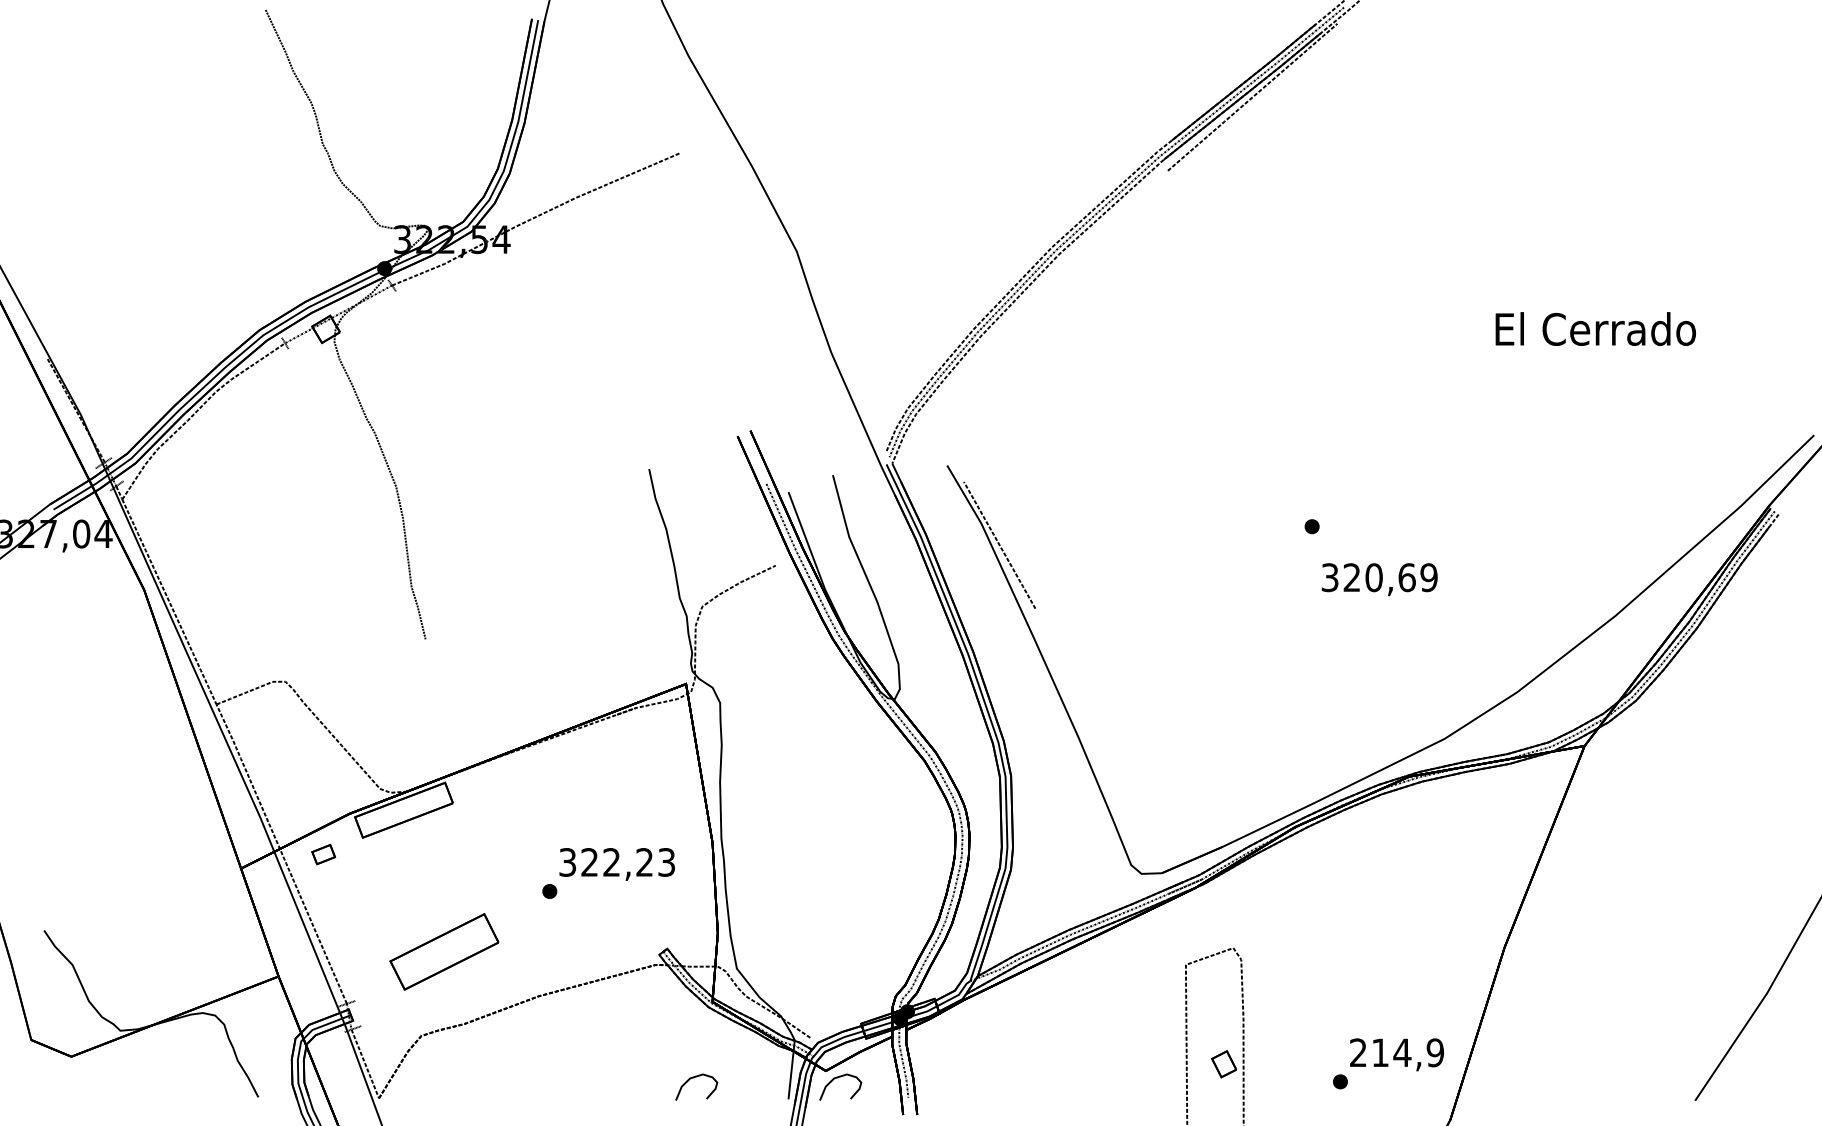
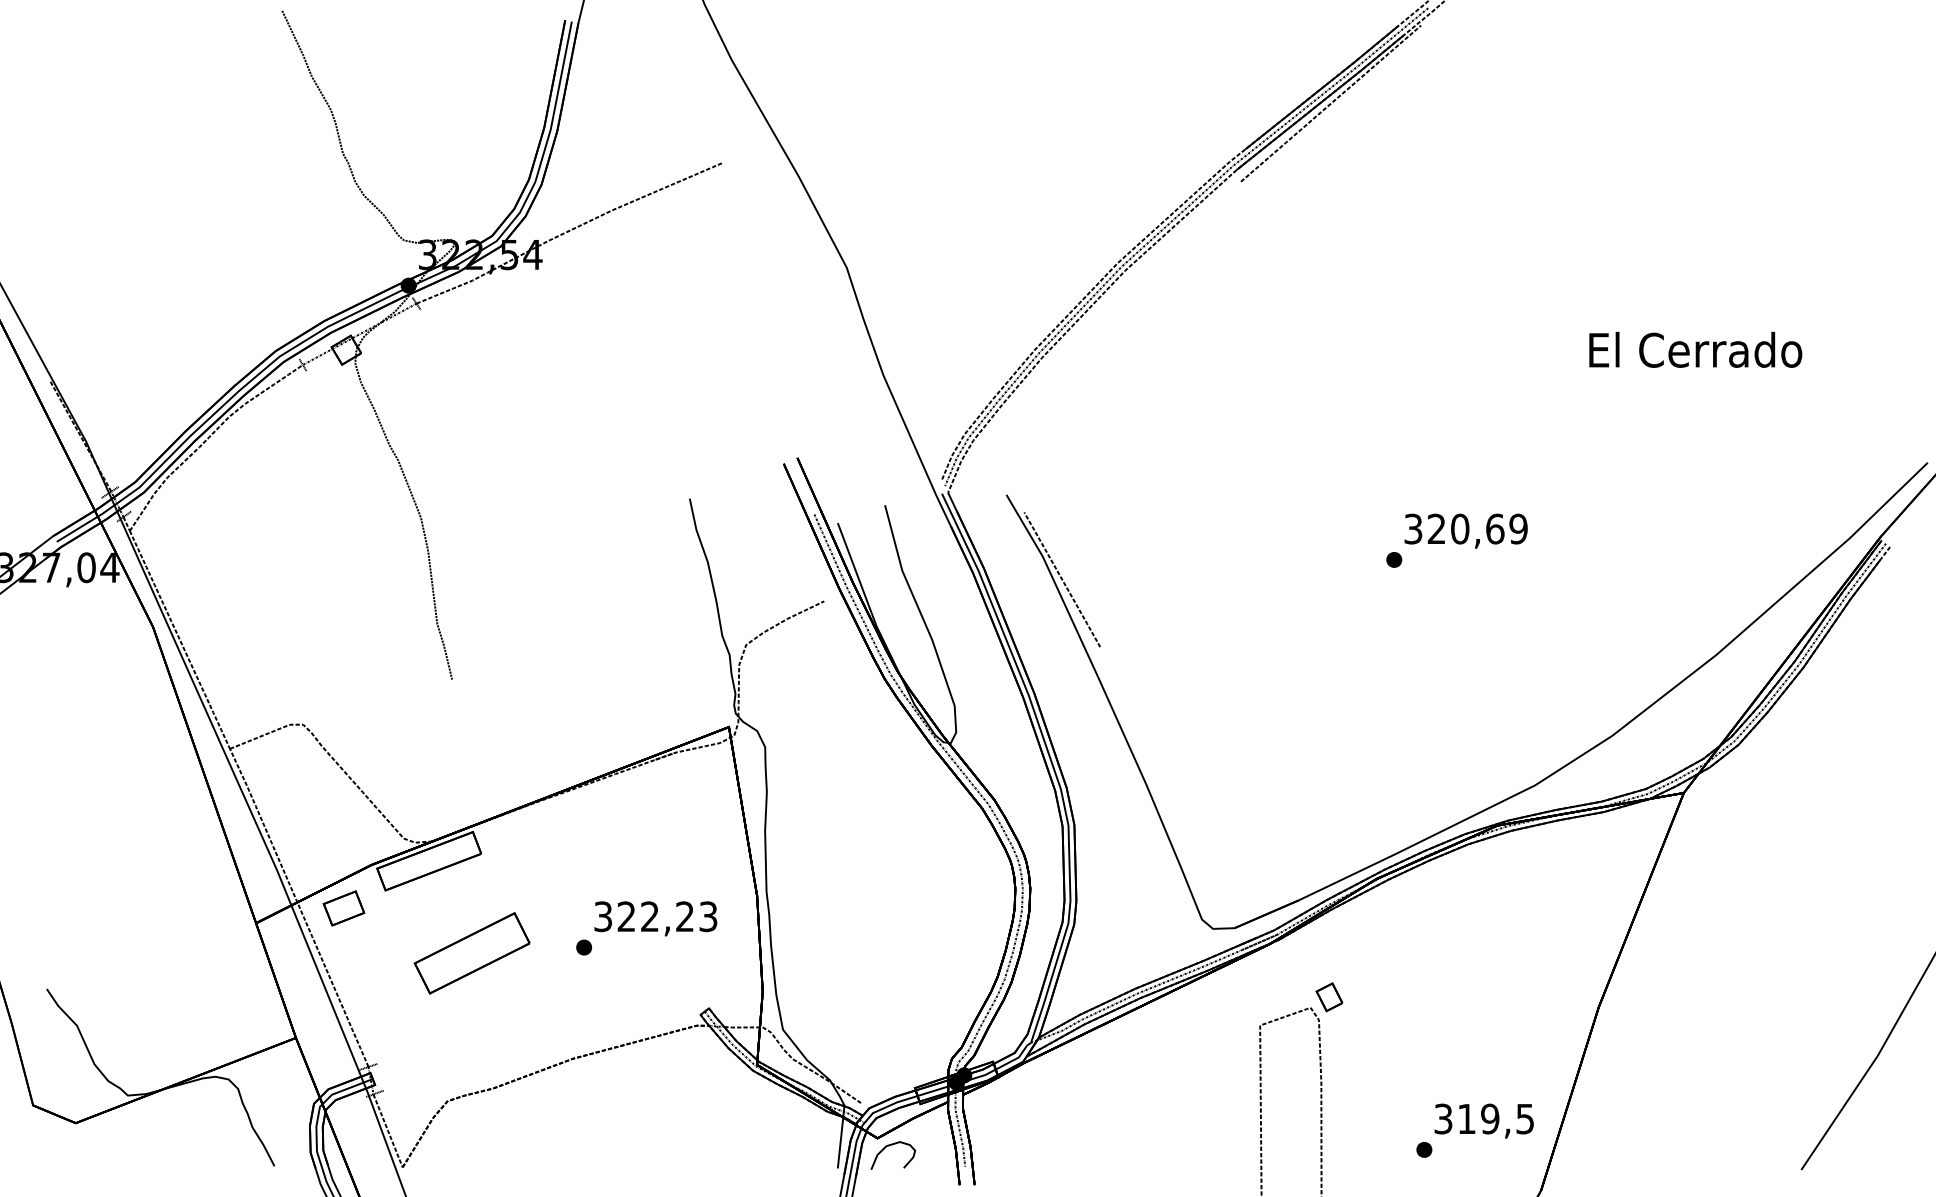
text: (1379, 579) -> (1465, 531), moved
part: (323, 854) -> (343, 908), size x1.67
part: (444, 951) -> (472, 952), moved
text: (1396, 1052) -> (1483, 1118), 214,9 -> 319,5
part: (1223, 1064) -> (1328, 997), moved
curve: (693, 1078) -> (736, 1146), removed

